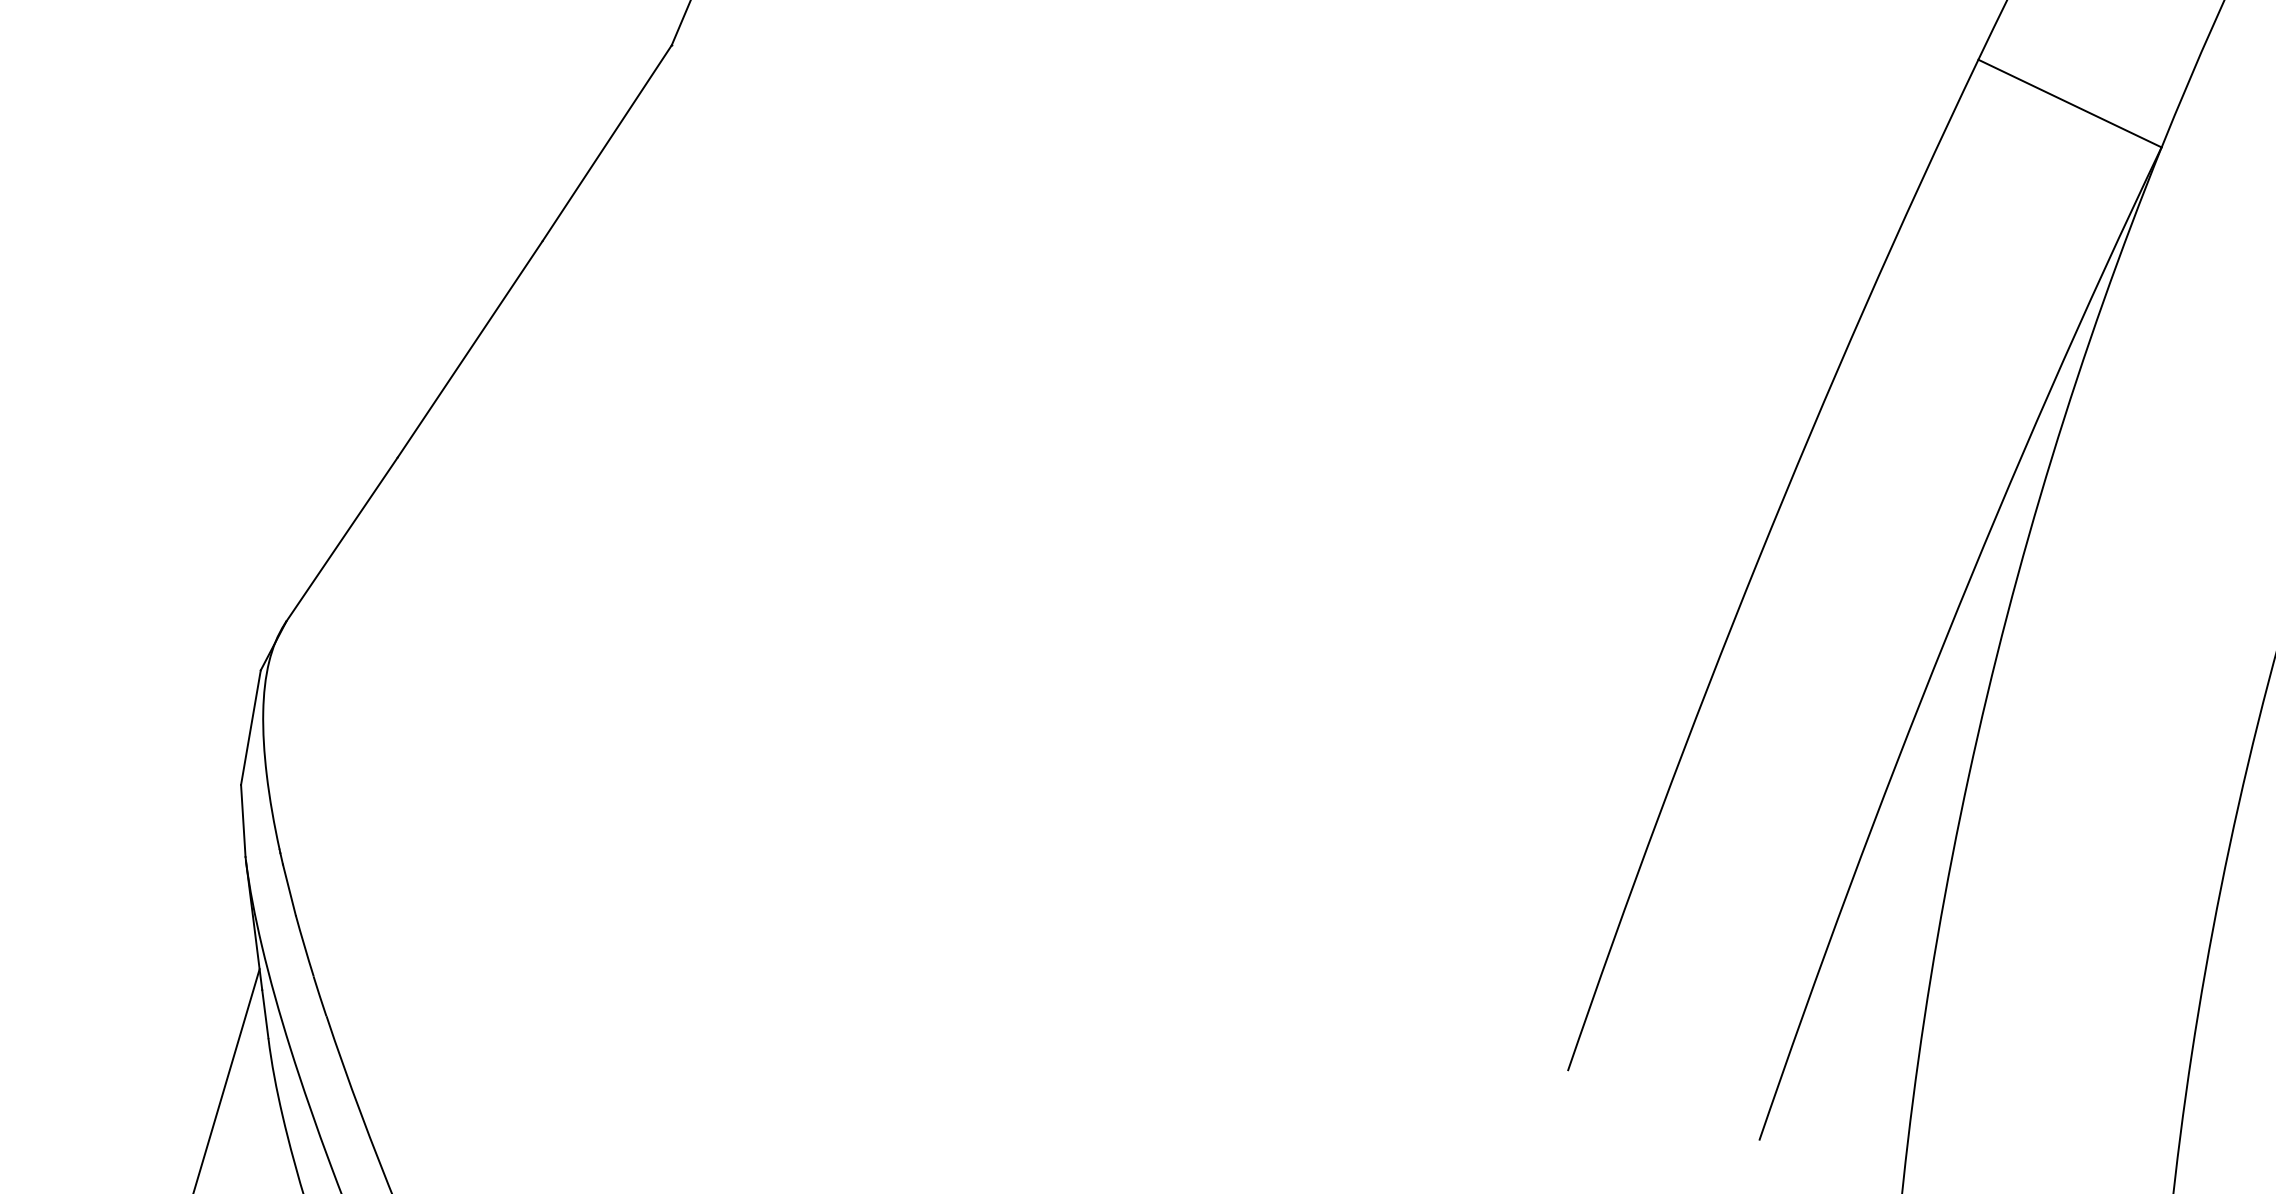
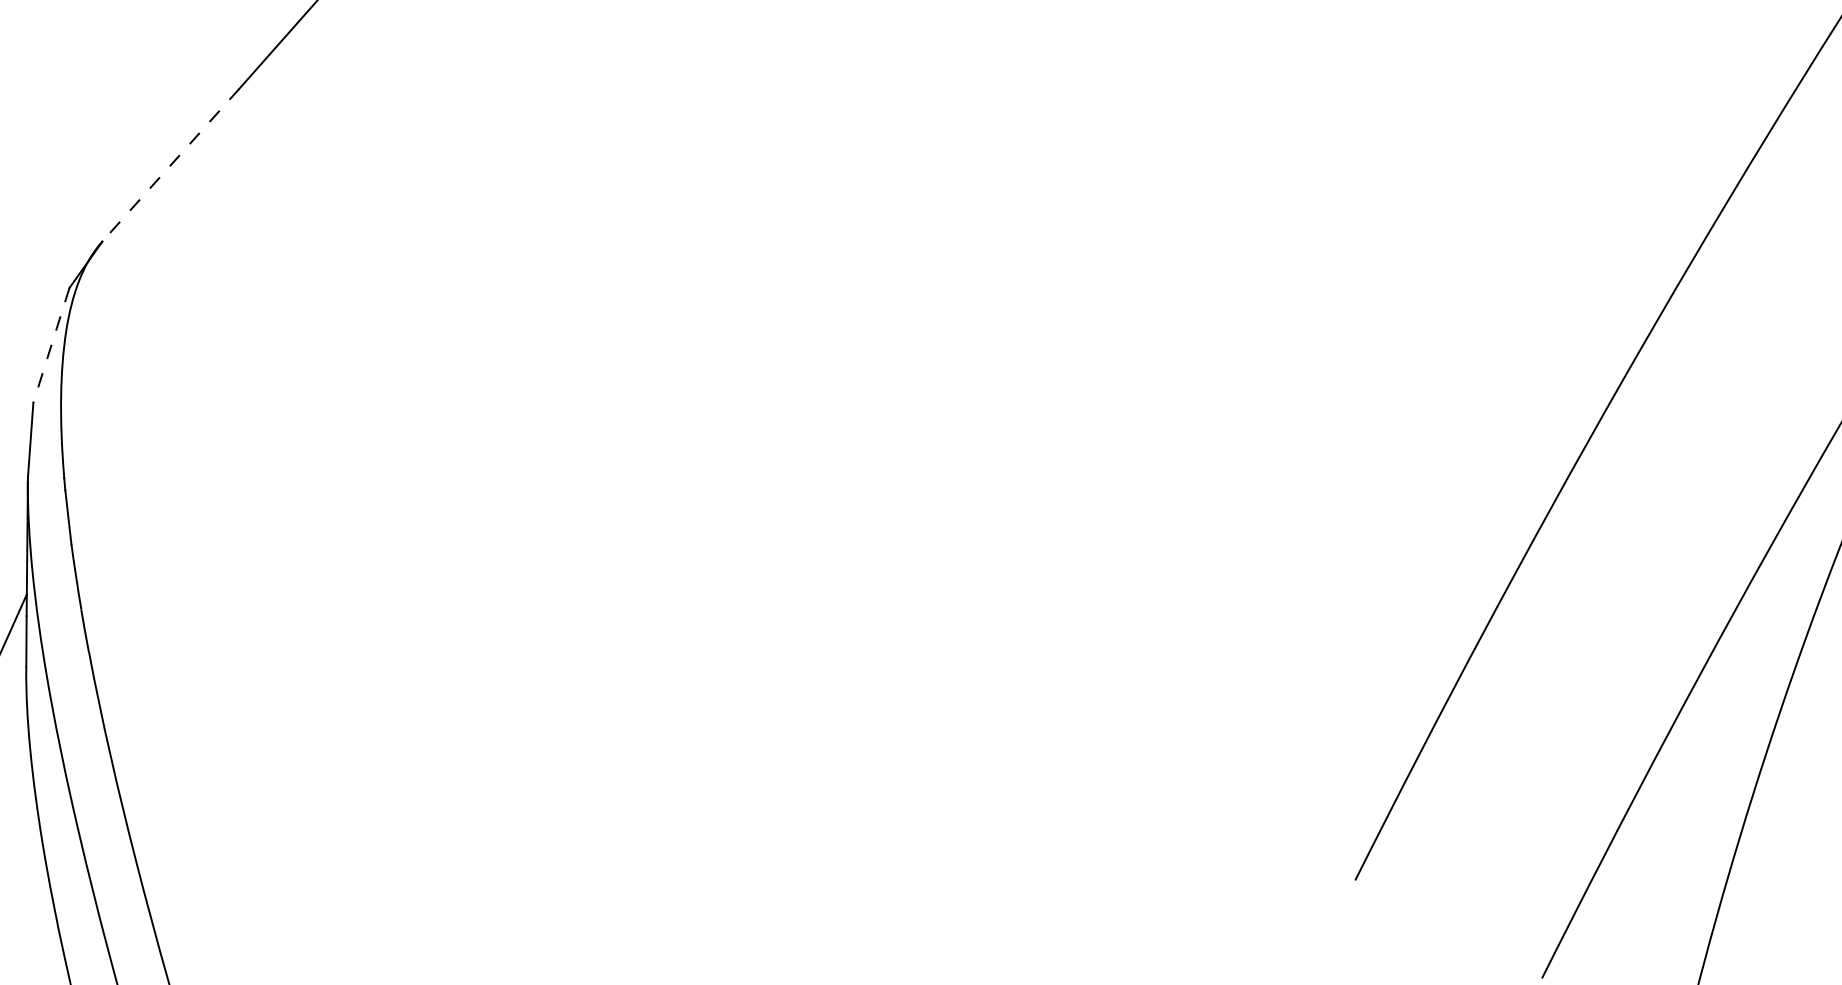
line: (341, 540) -> (170, 165), solid -> dashed
line: (250, 728) -> (50, 346), solid -> dashed

